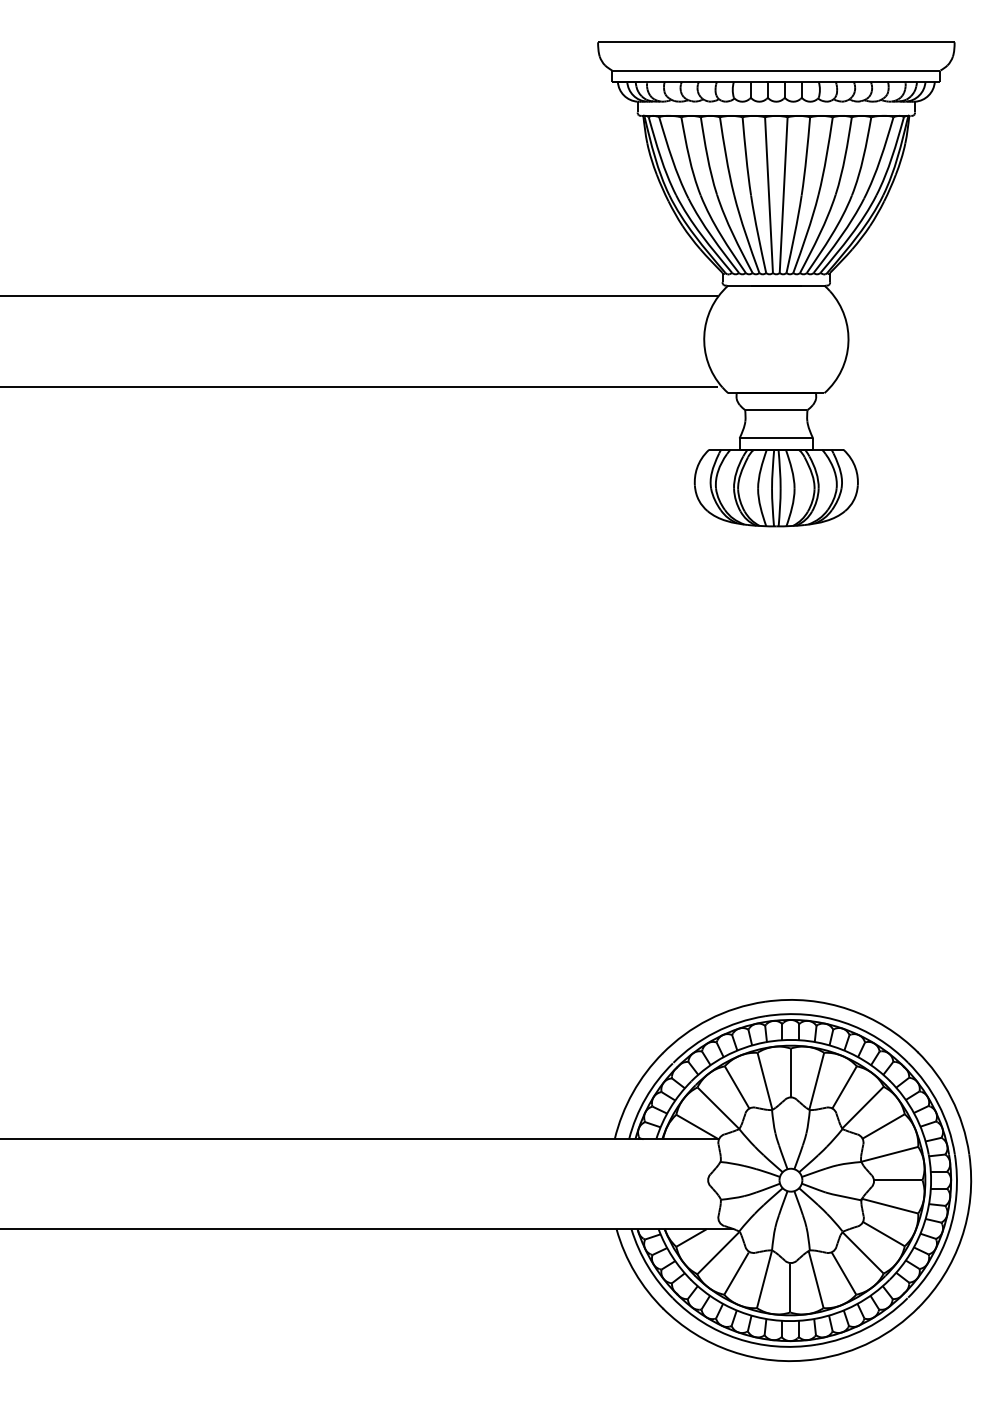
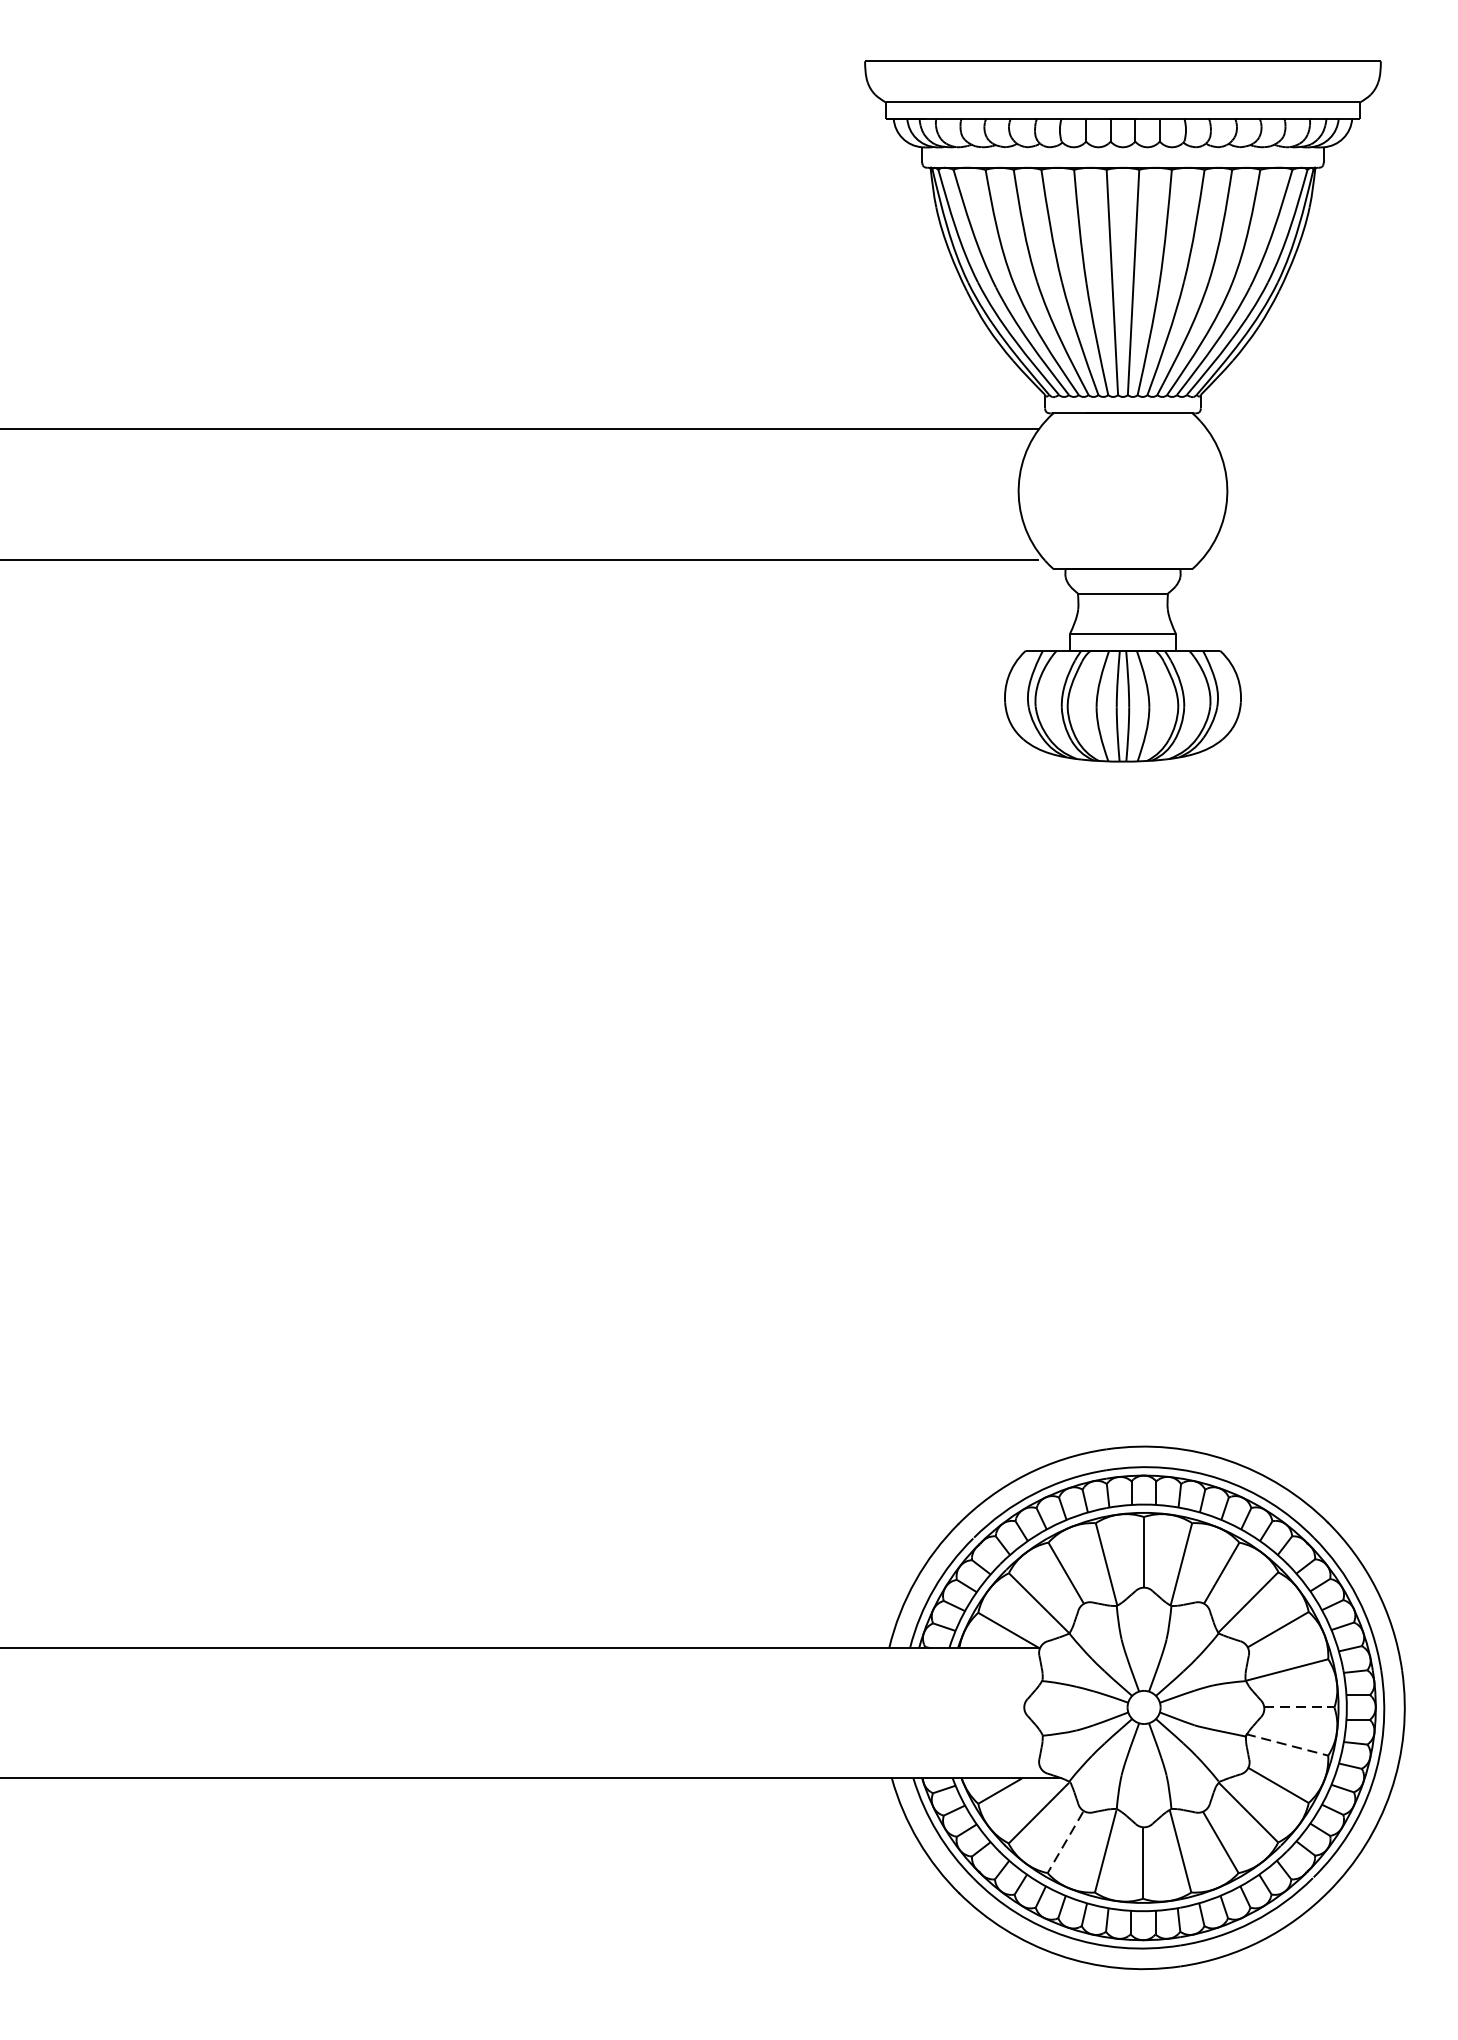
line: (898, 1180) -> (1299, 1707), solid -> dashed
line: (890, 1206) -> (1288, 1745), solid -> dashed
line: (736, 1274) -> (1065, 1843), solid -> dashed

